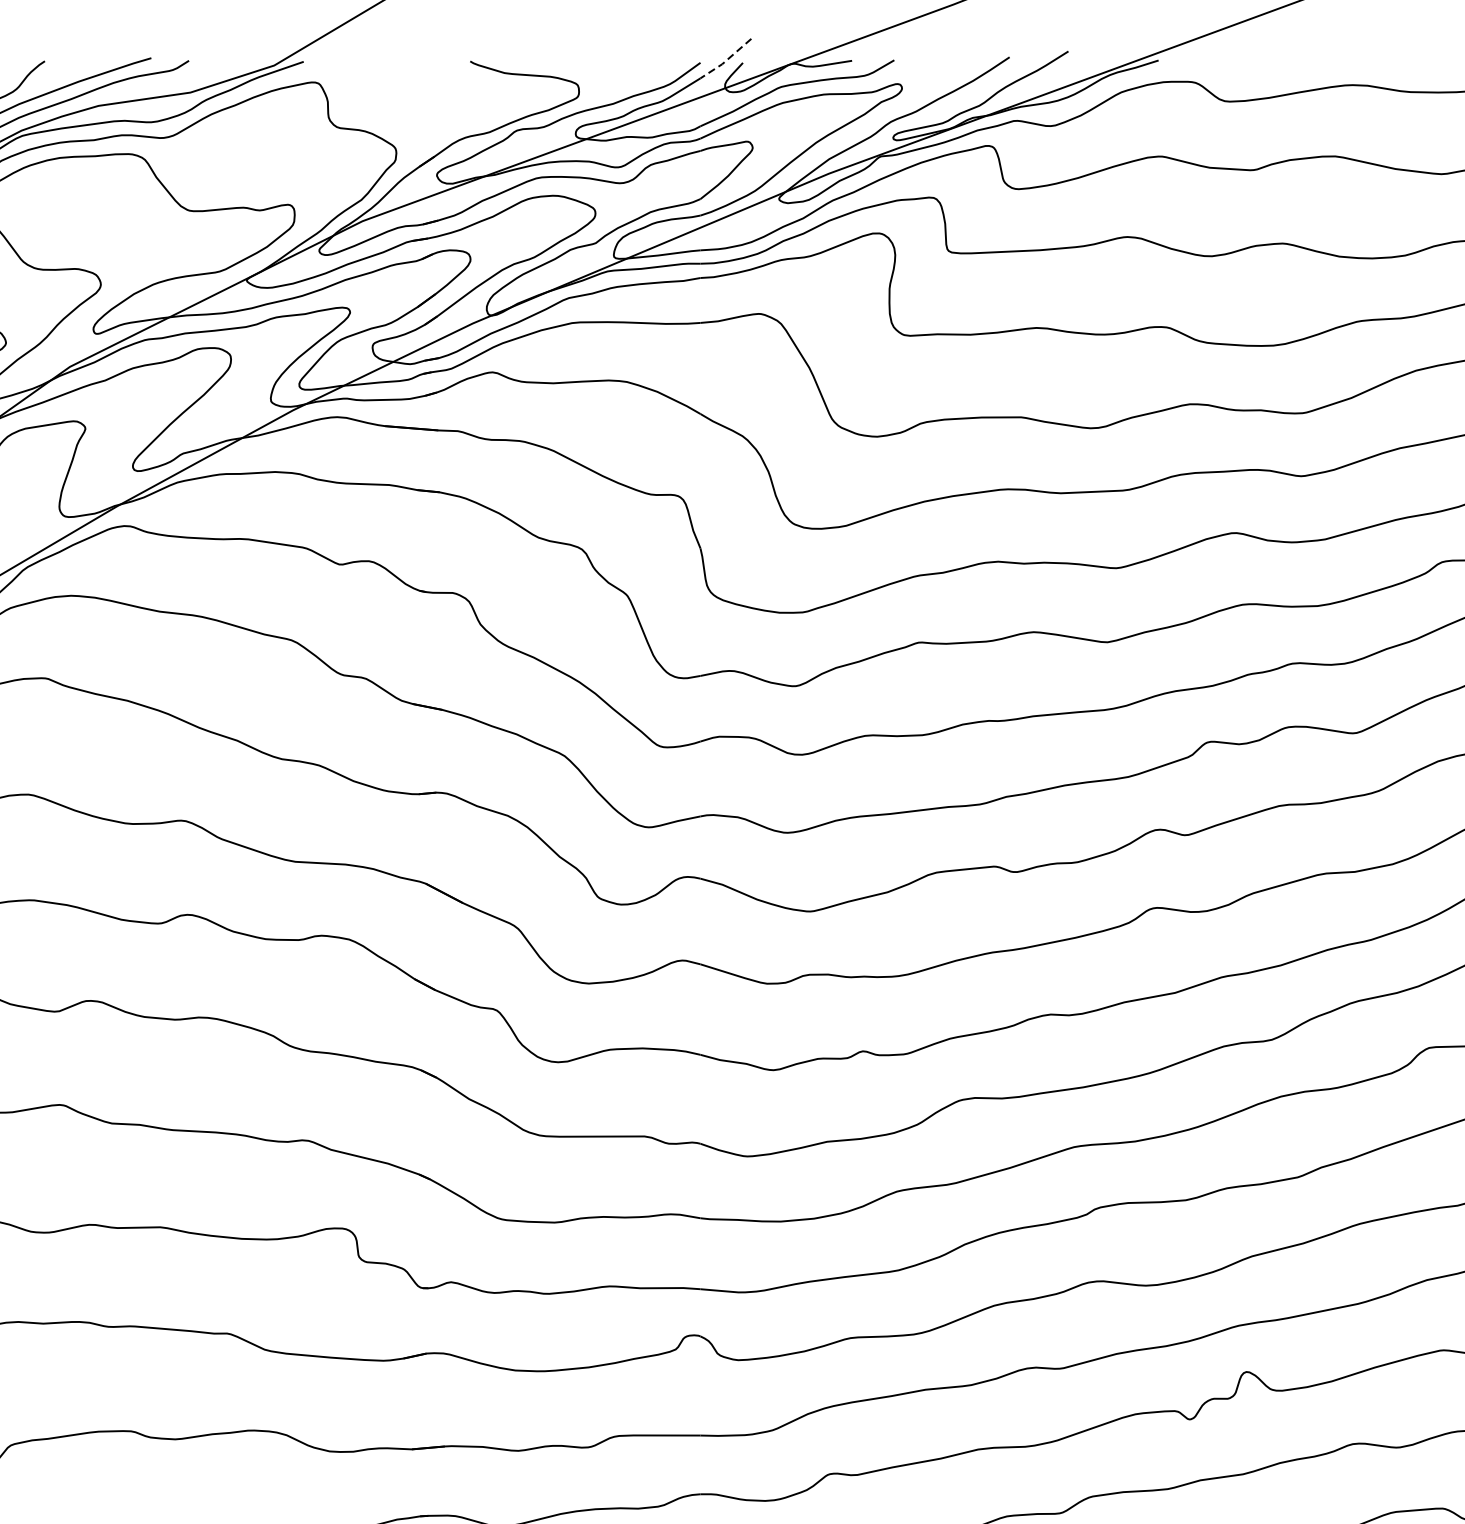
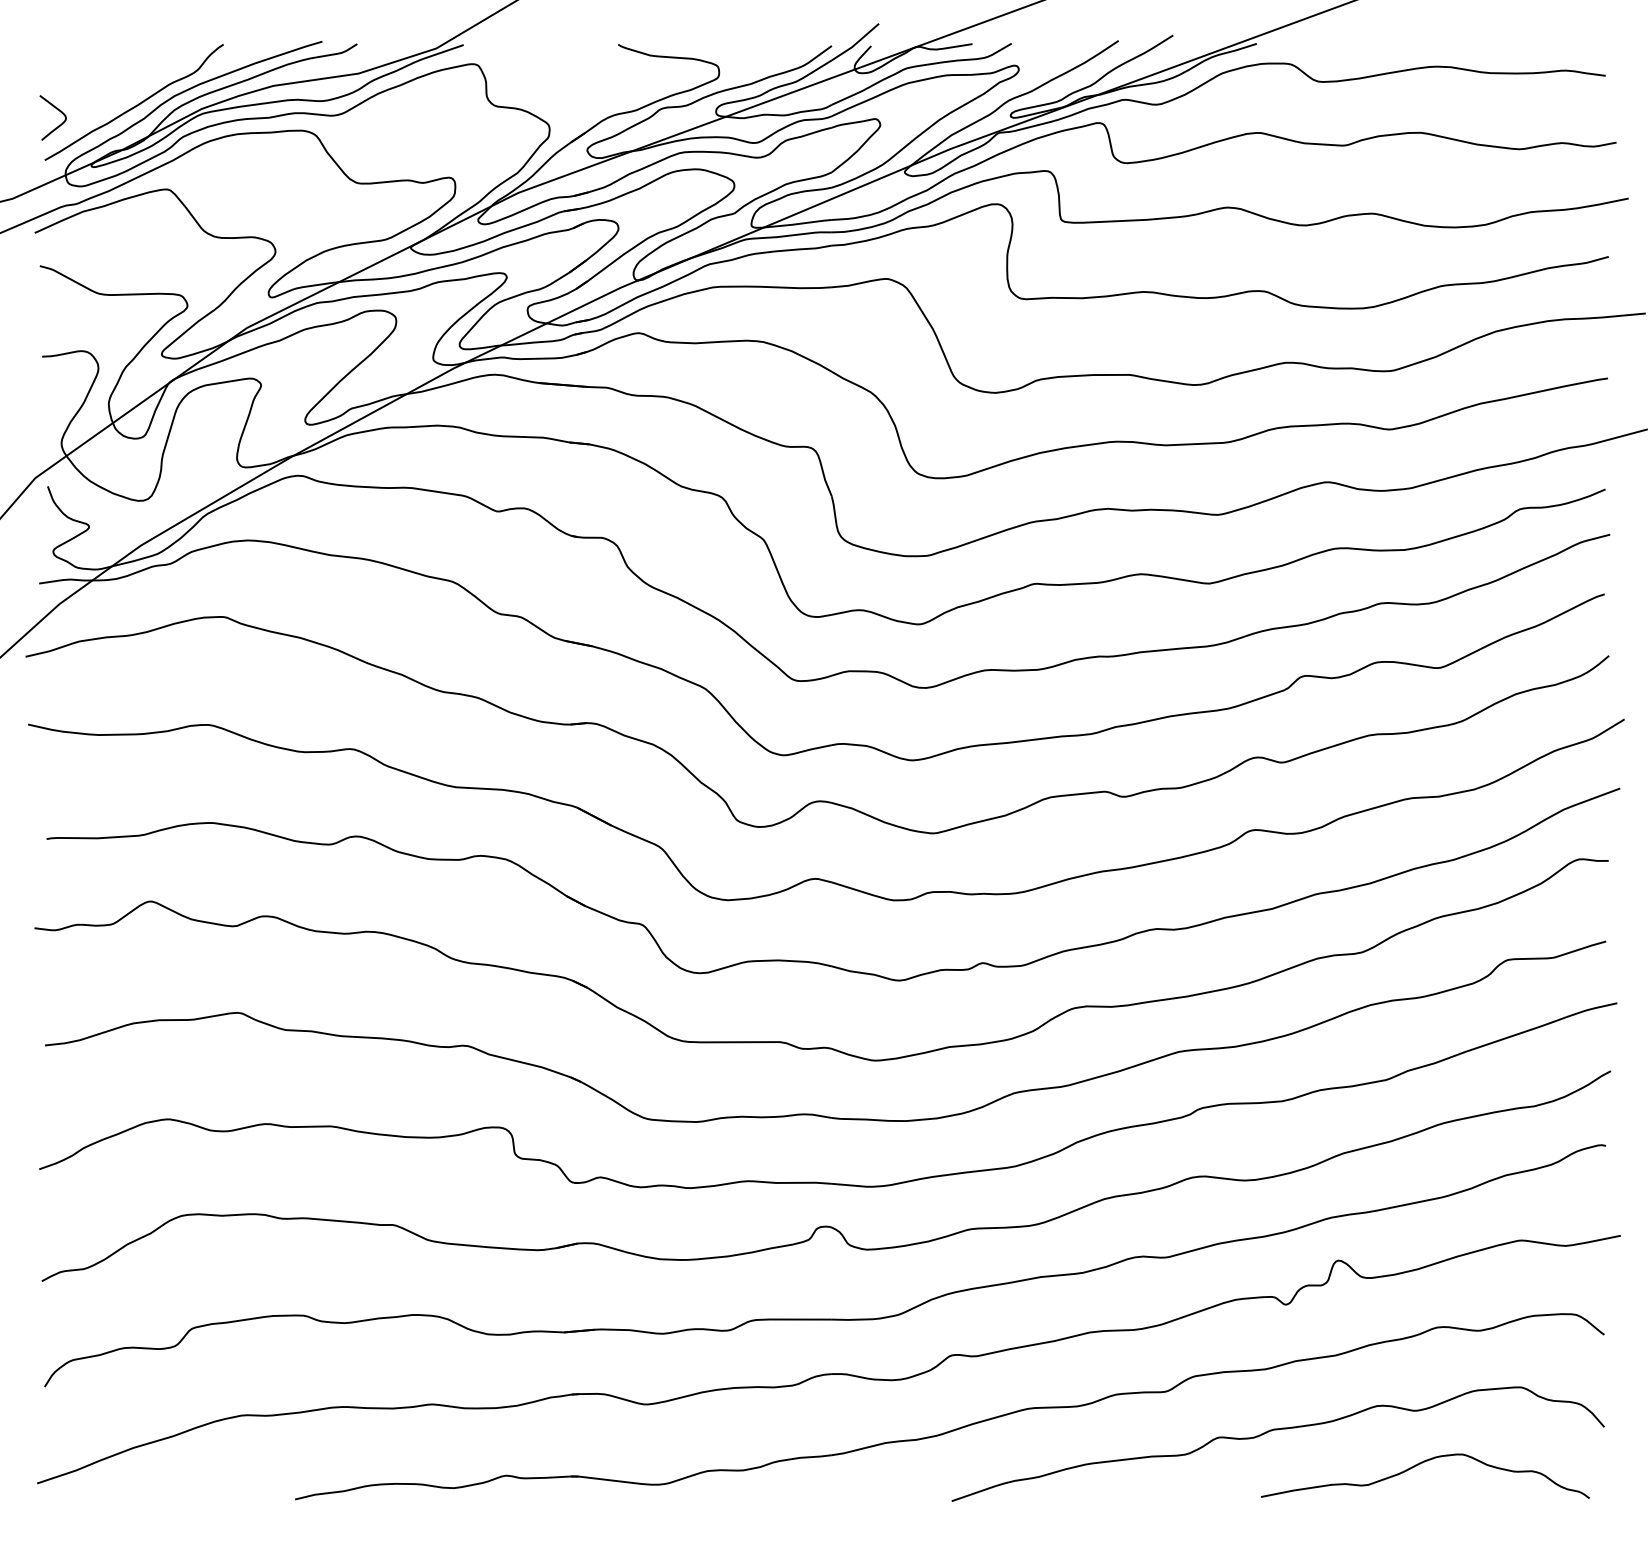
line: (725, 61) -> (855, 44), dashed -> solid

